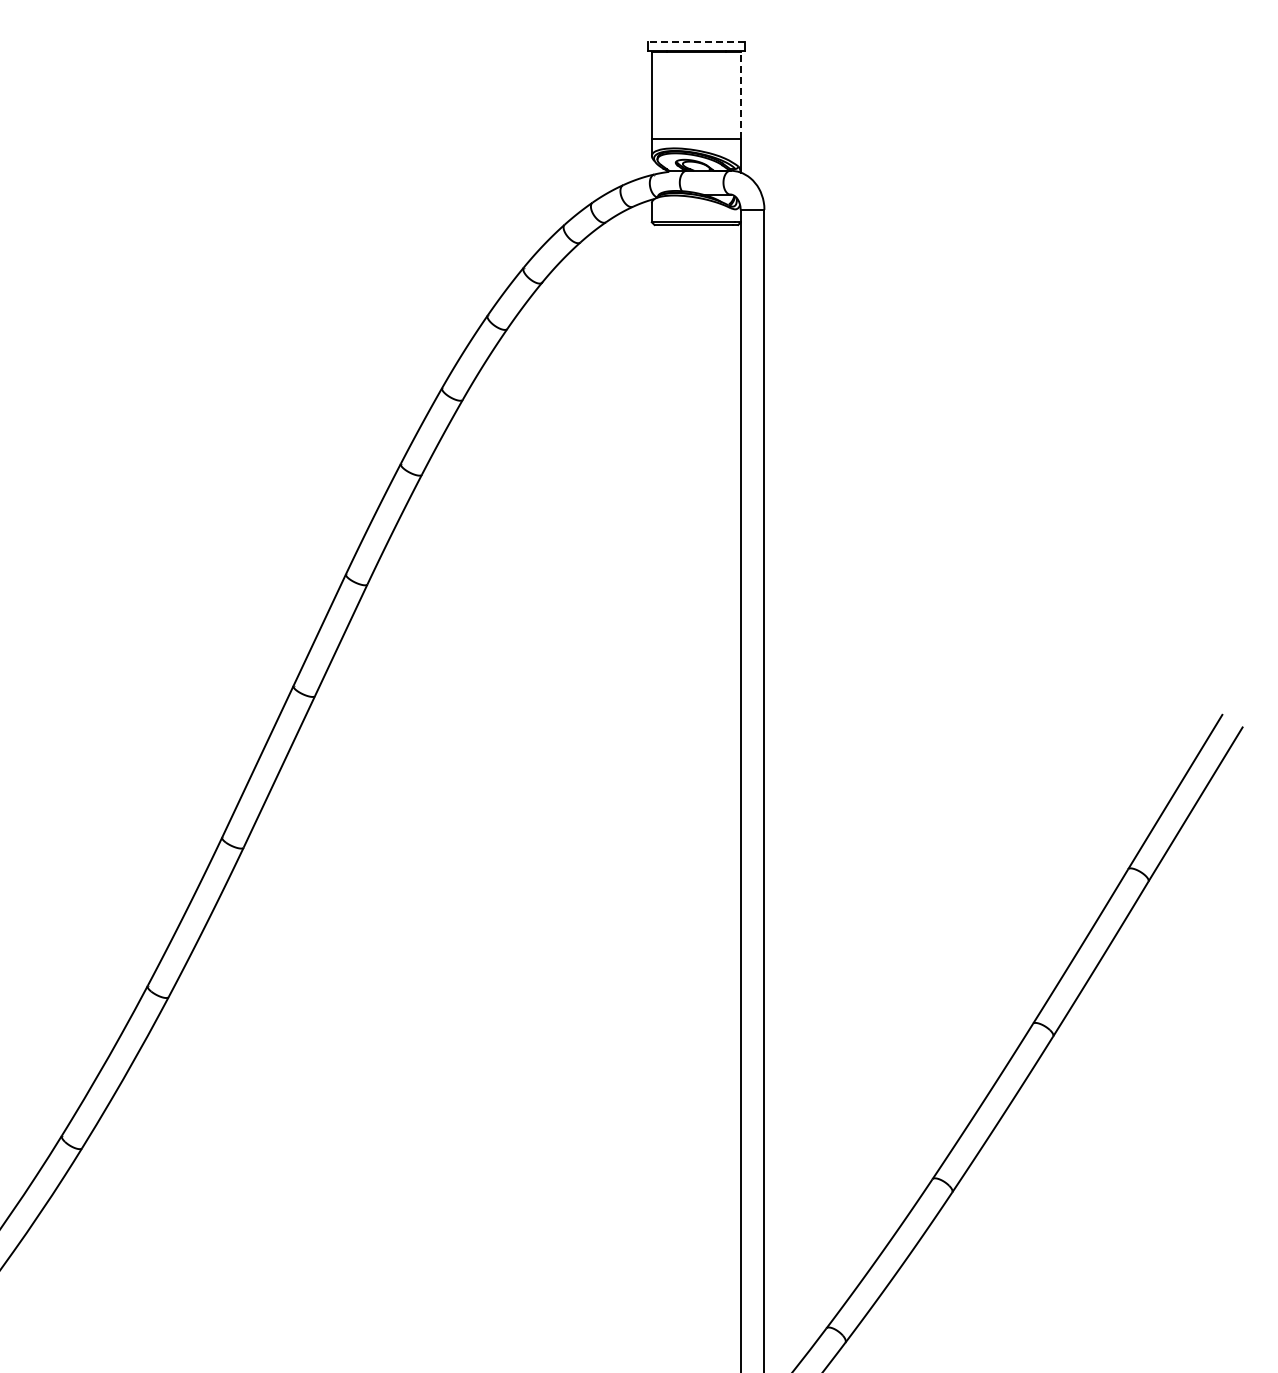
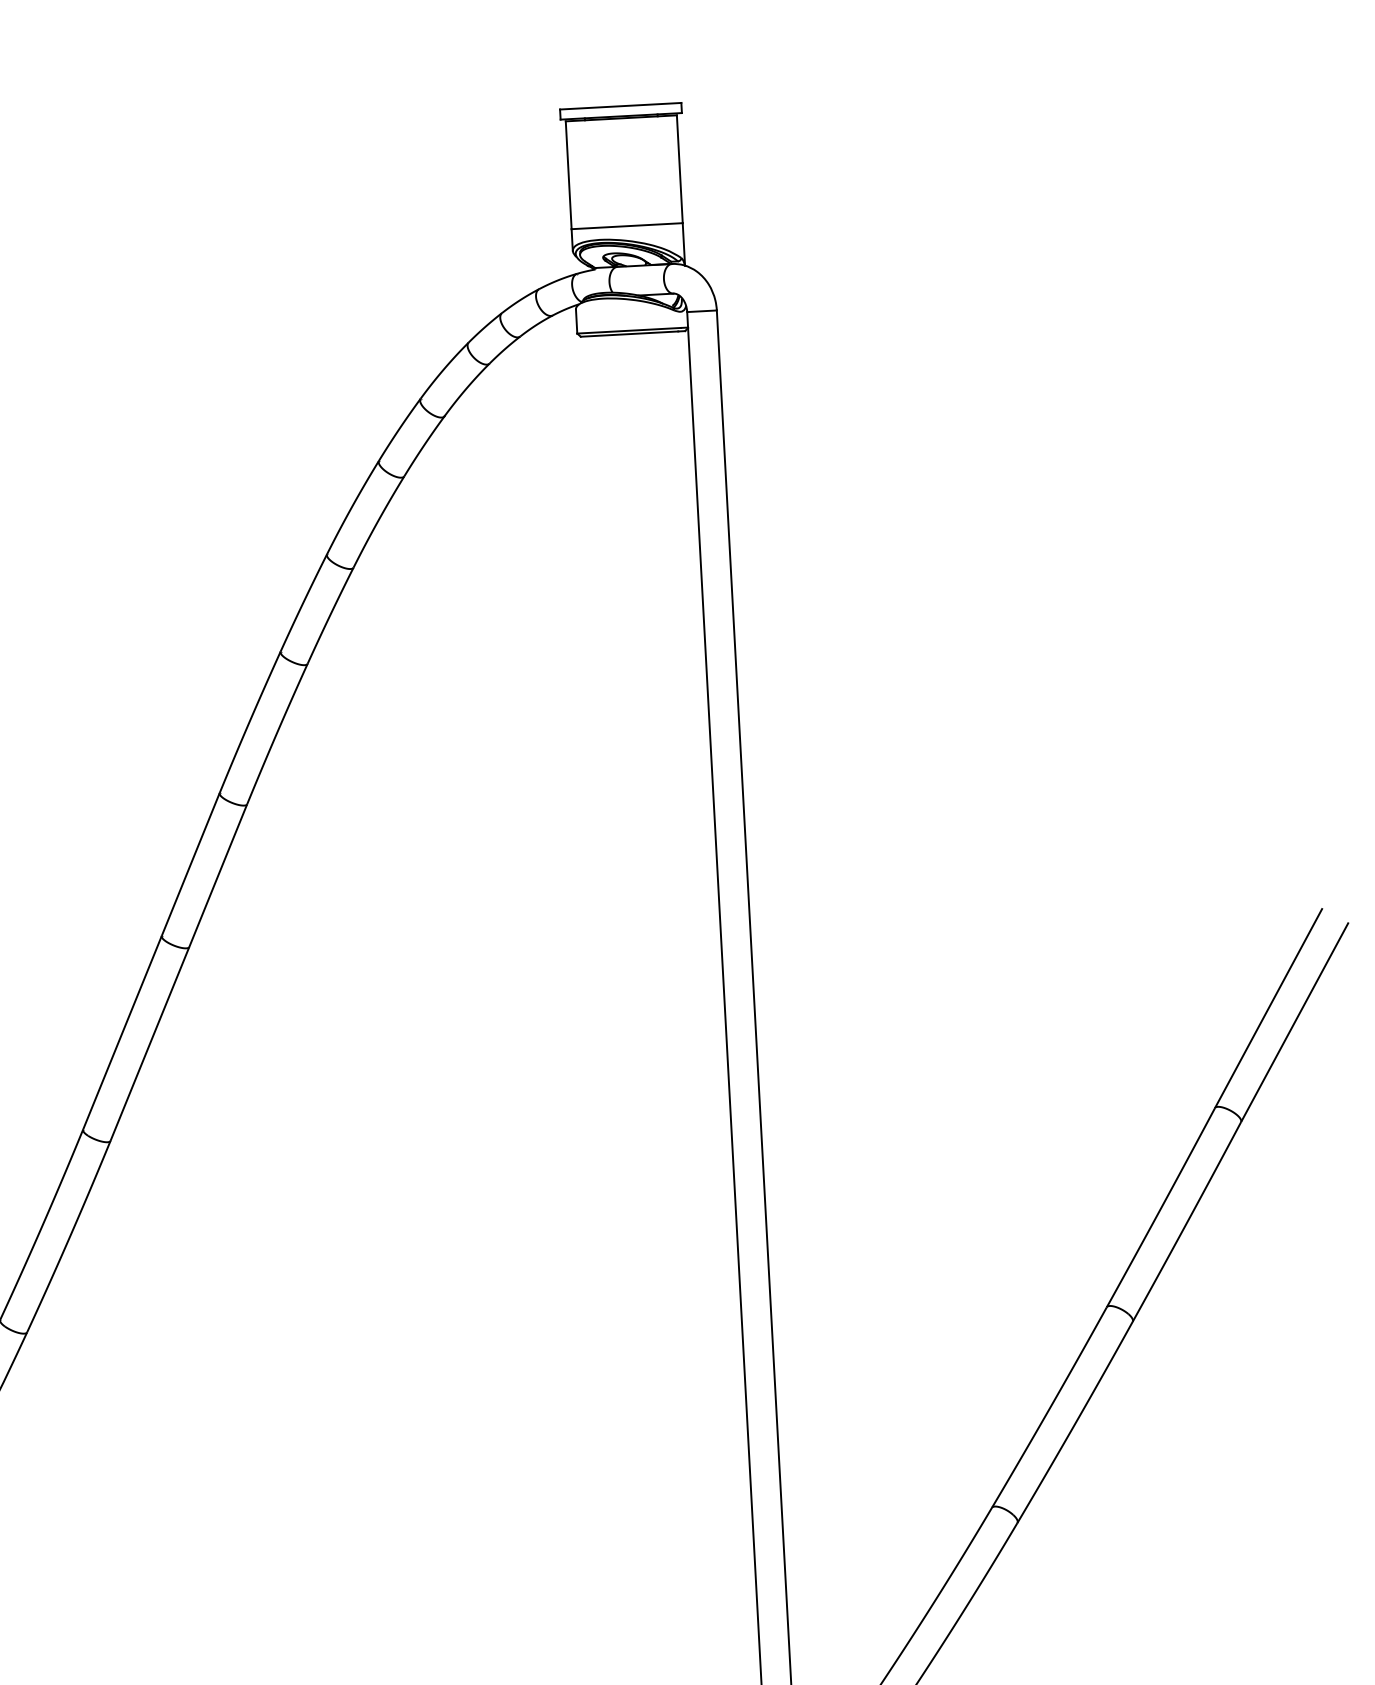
line: (696, 42) -> (620, 106), dashed -> solid
line: (740, 94) -> (679, 168), dashed -> solid

